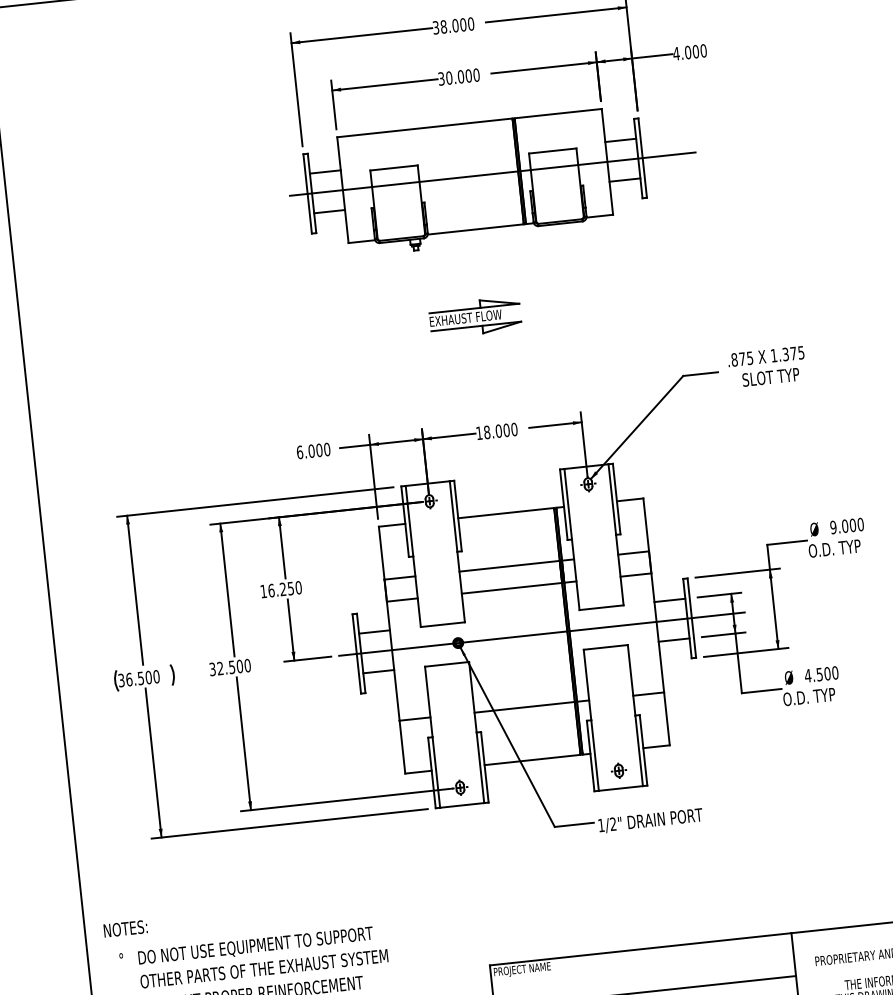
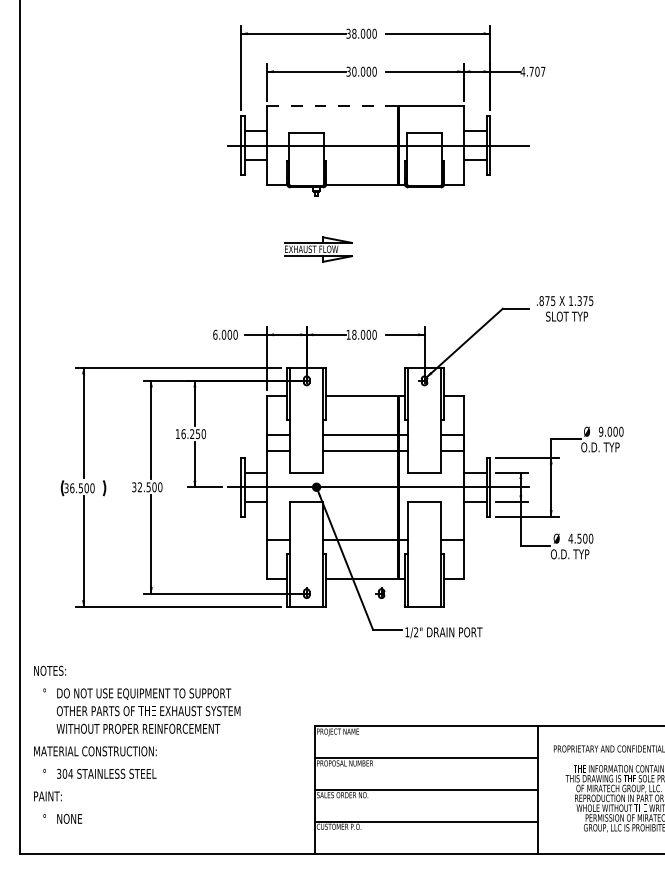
text: (695, 51) -> (537, 71), 4.000 -> 4.707
line: (426, 127) -> (333, 106), solid -> dashed
part: (475, 317) -> (318, 249), moved
part: (617, 769) -> (380, 592), moved

